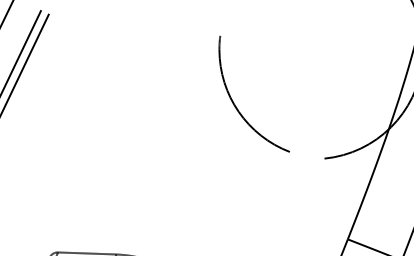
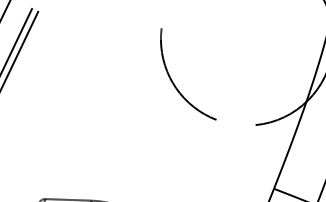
part: (234, 102) -> (172, 80), moved

